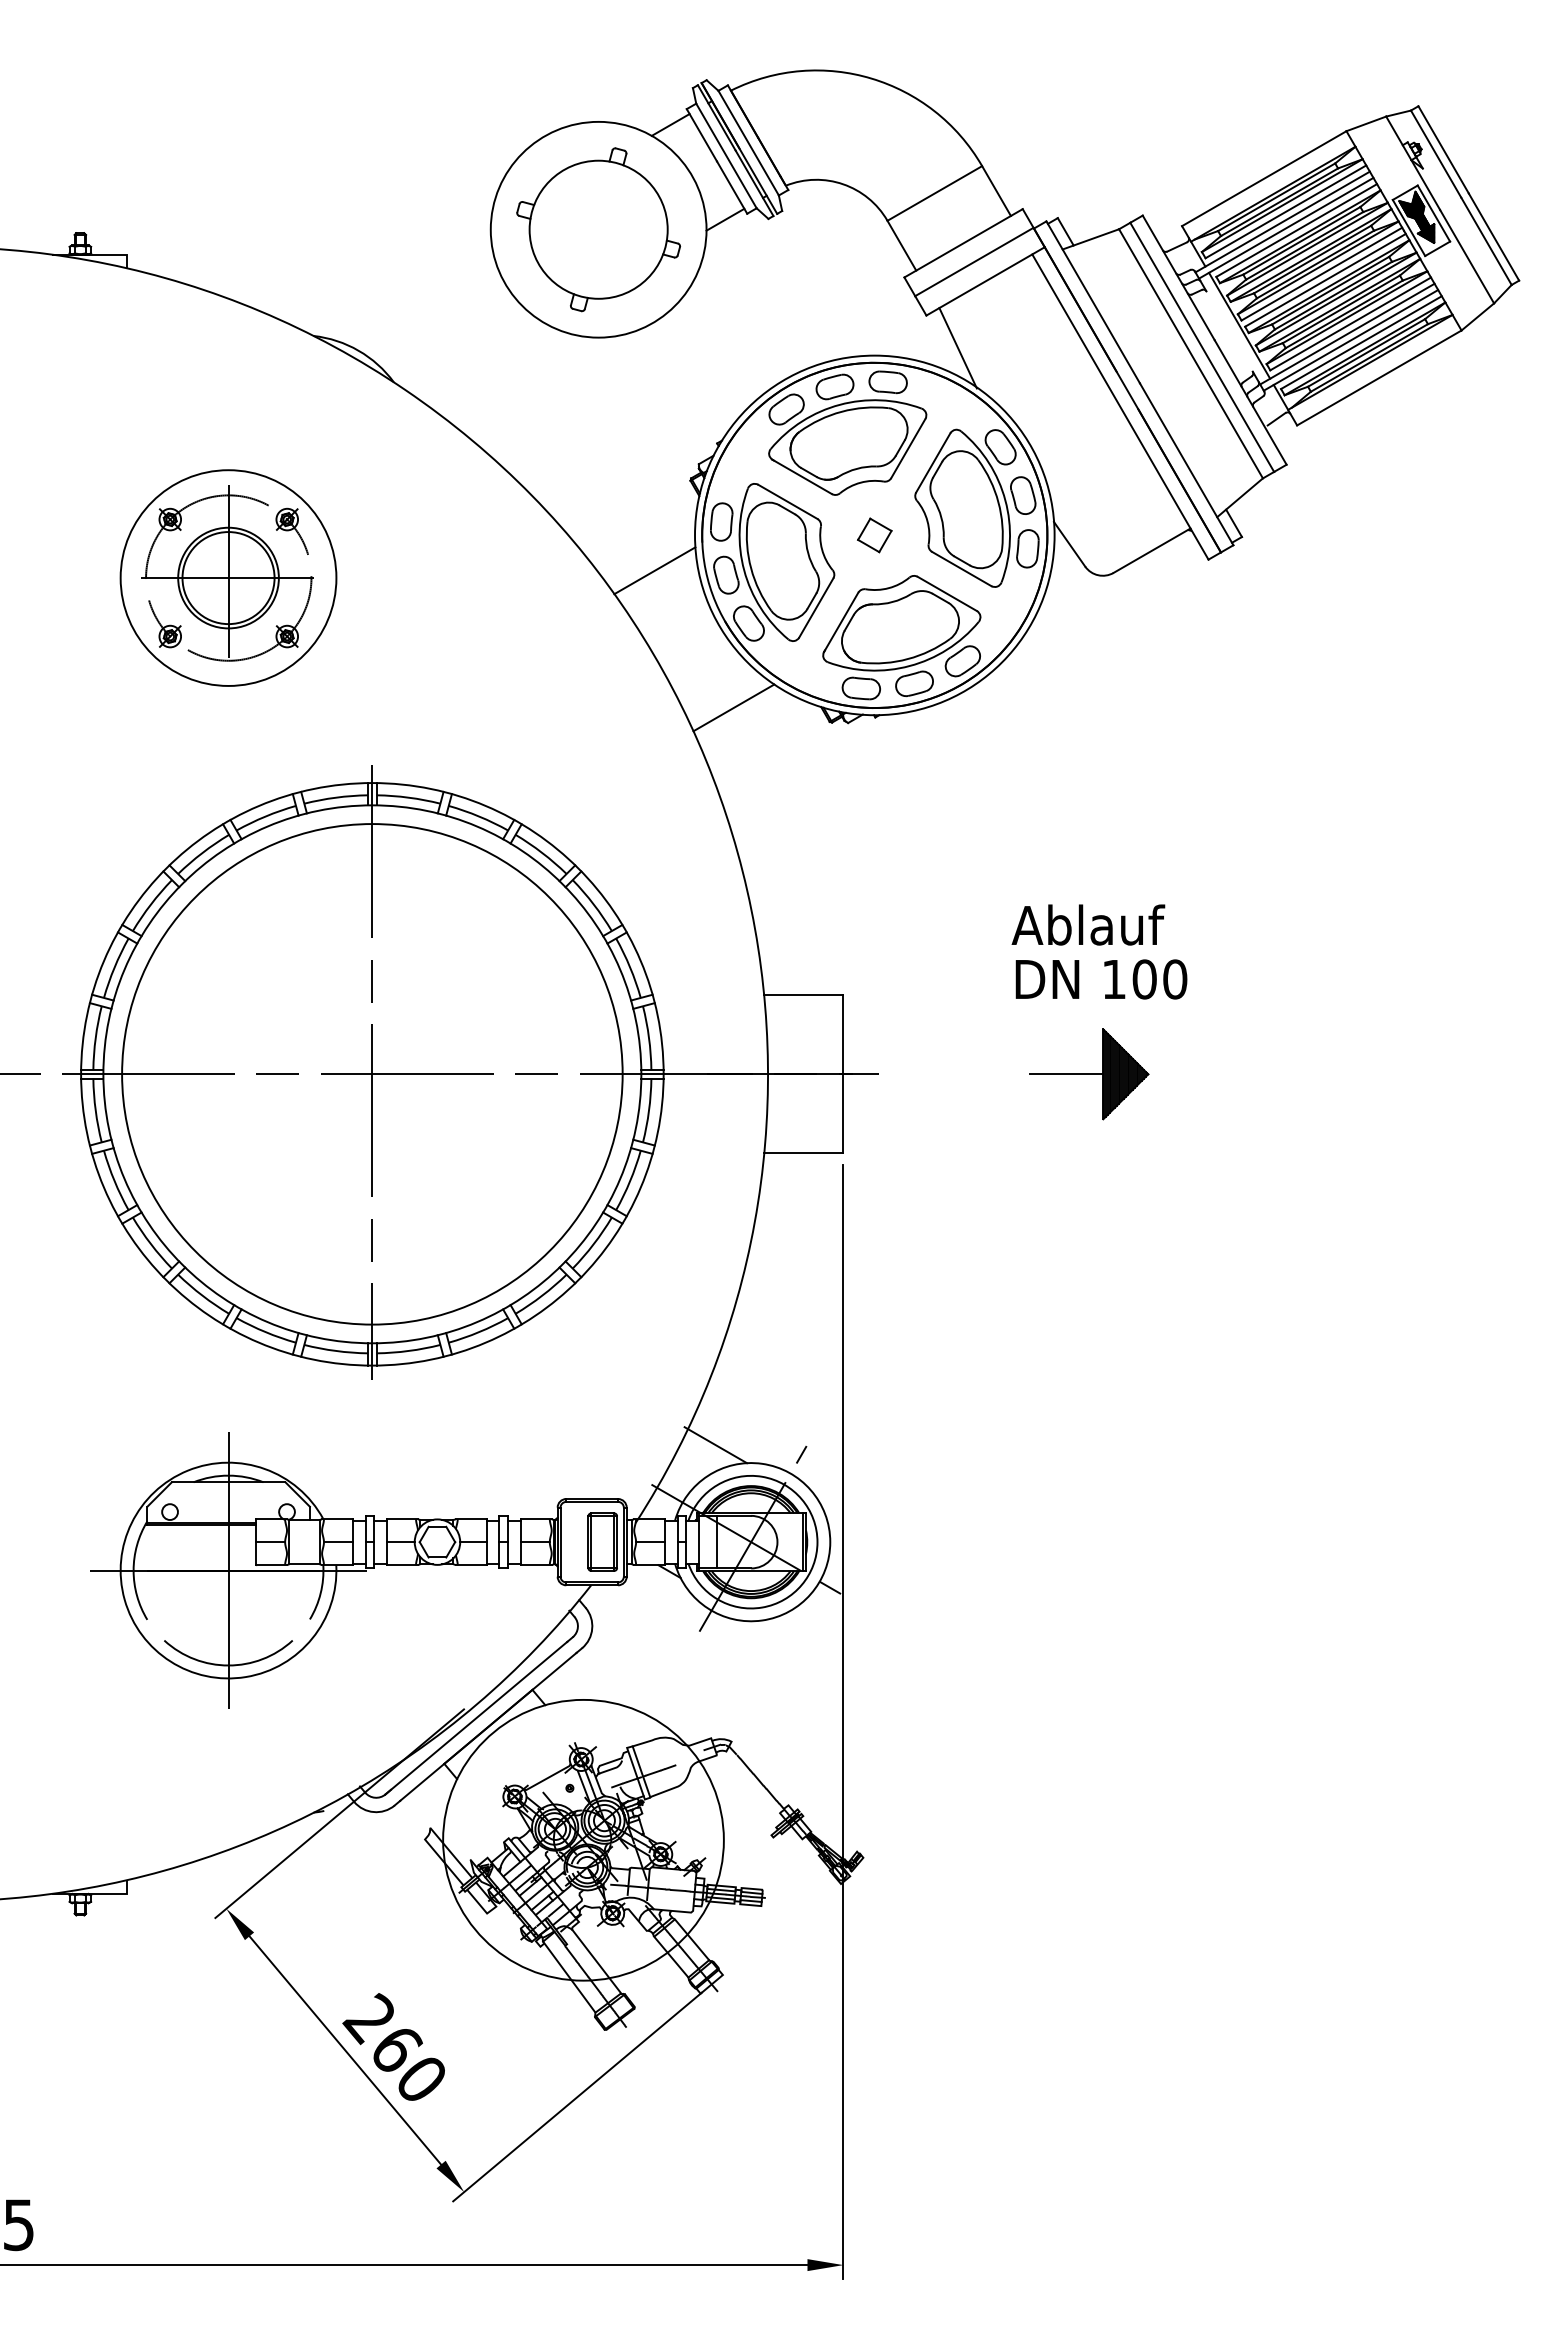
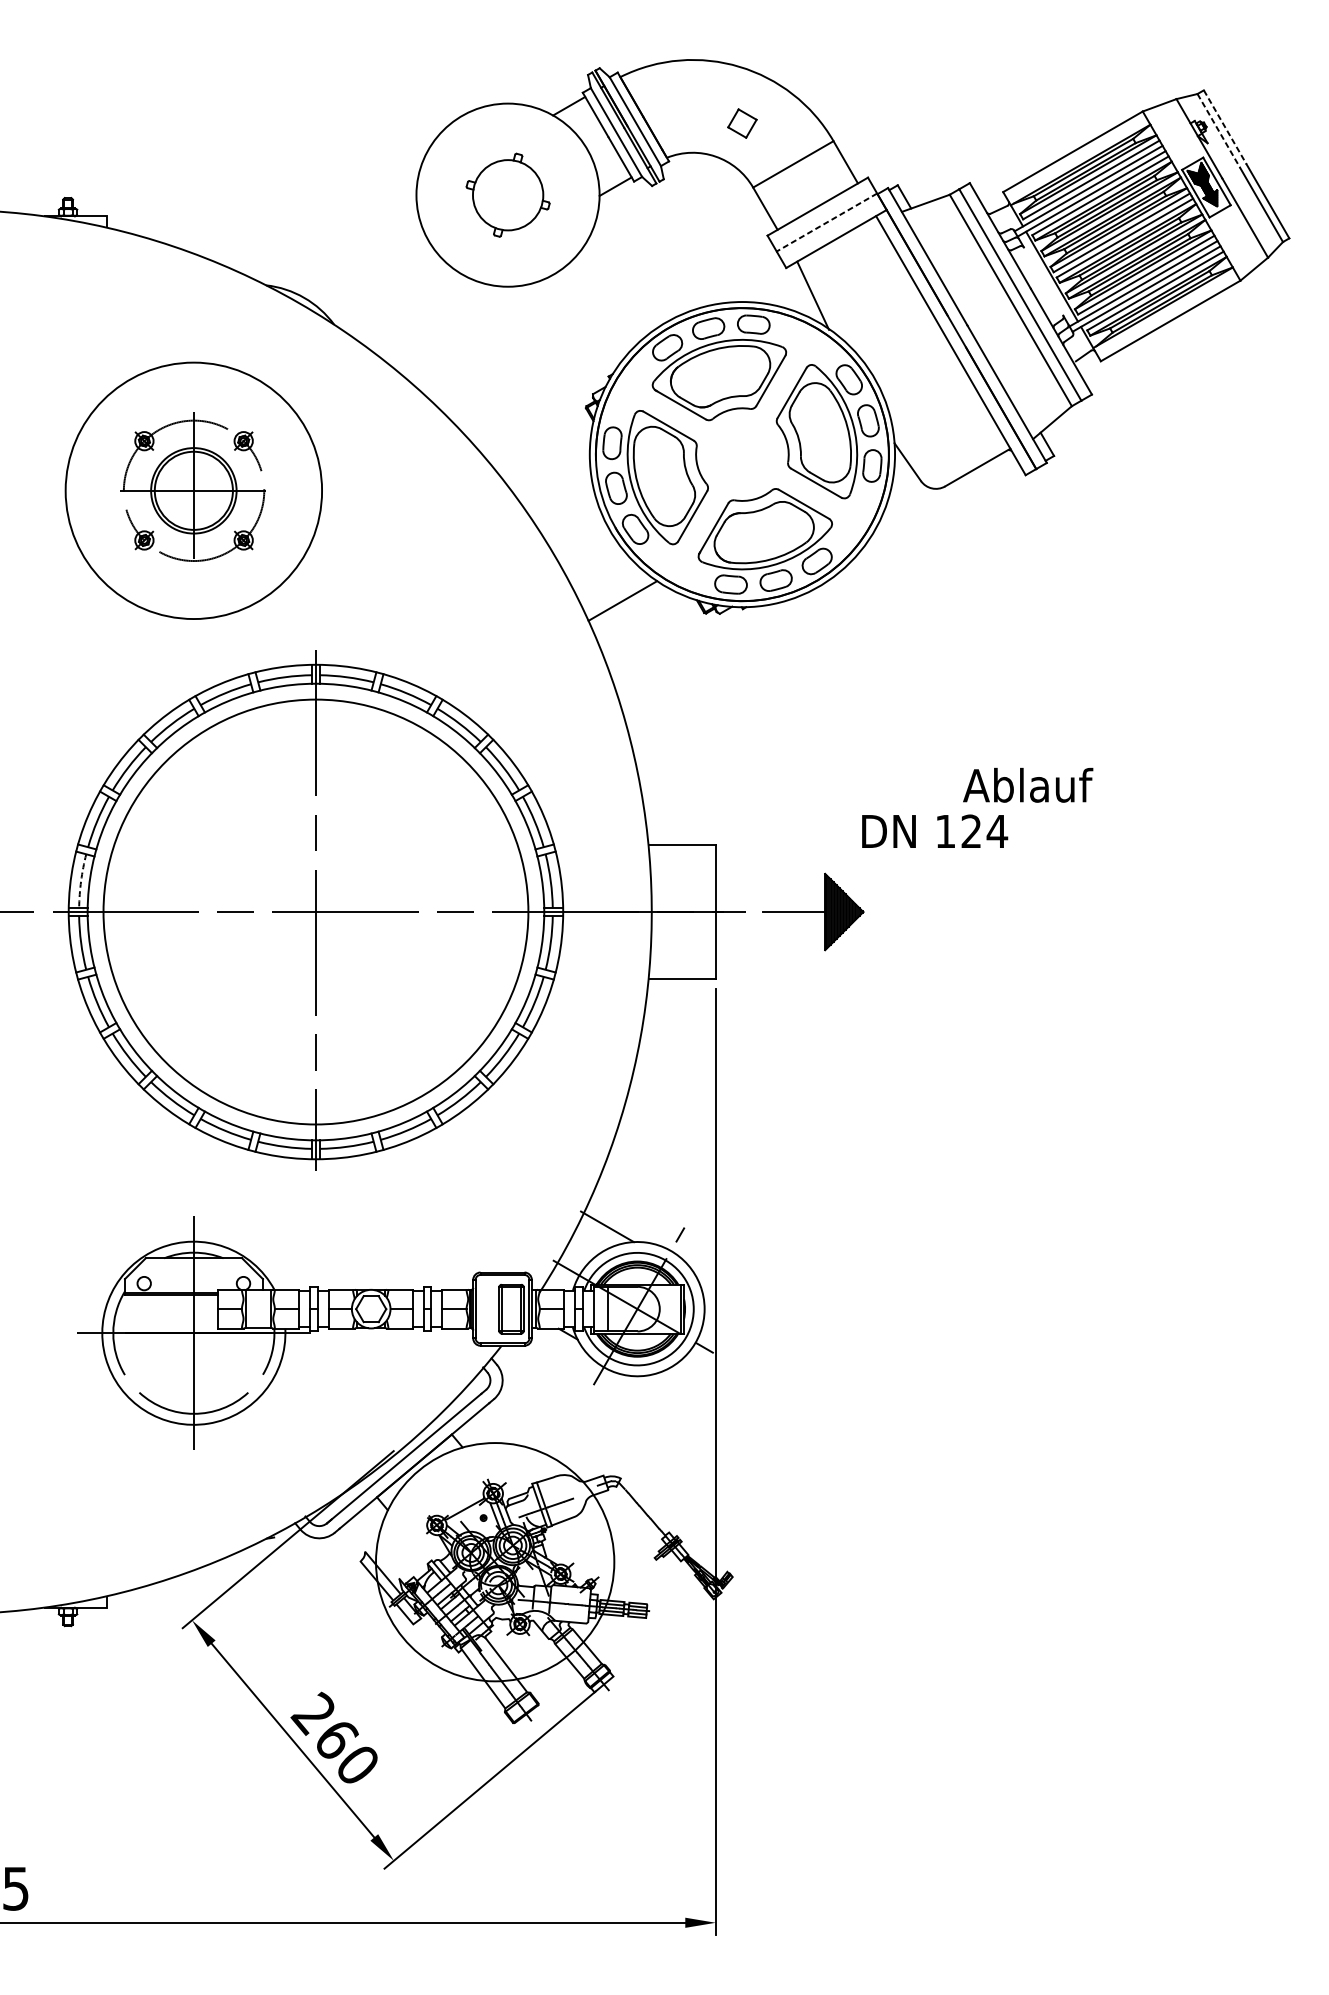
line: (1443, 150) -> (1225, 127), solid -> dashed
line: (1436, 154) -> (1219, 131), solid -> dashed
part: (598, 229) -> (507, 194), size x0.6
line: (973, 262) -> (826, 222), solid -> dashed
part: (874, 535) -> (742, 123), moved
line: (654, 570) -> (555, 484), removed
circle: (228, 577) -> (193, 490), size x1.4
text: (1088, 924) -> (1028, 784), moved
text: (1159, 979) -> (984, 831), 100 -> 124
arc: (95, 1037) -> (80, 880), solid -> dashed
part: (1089, 1074) -> (813, 912), moved

